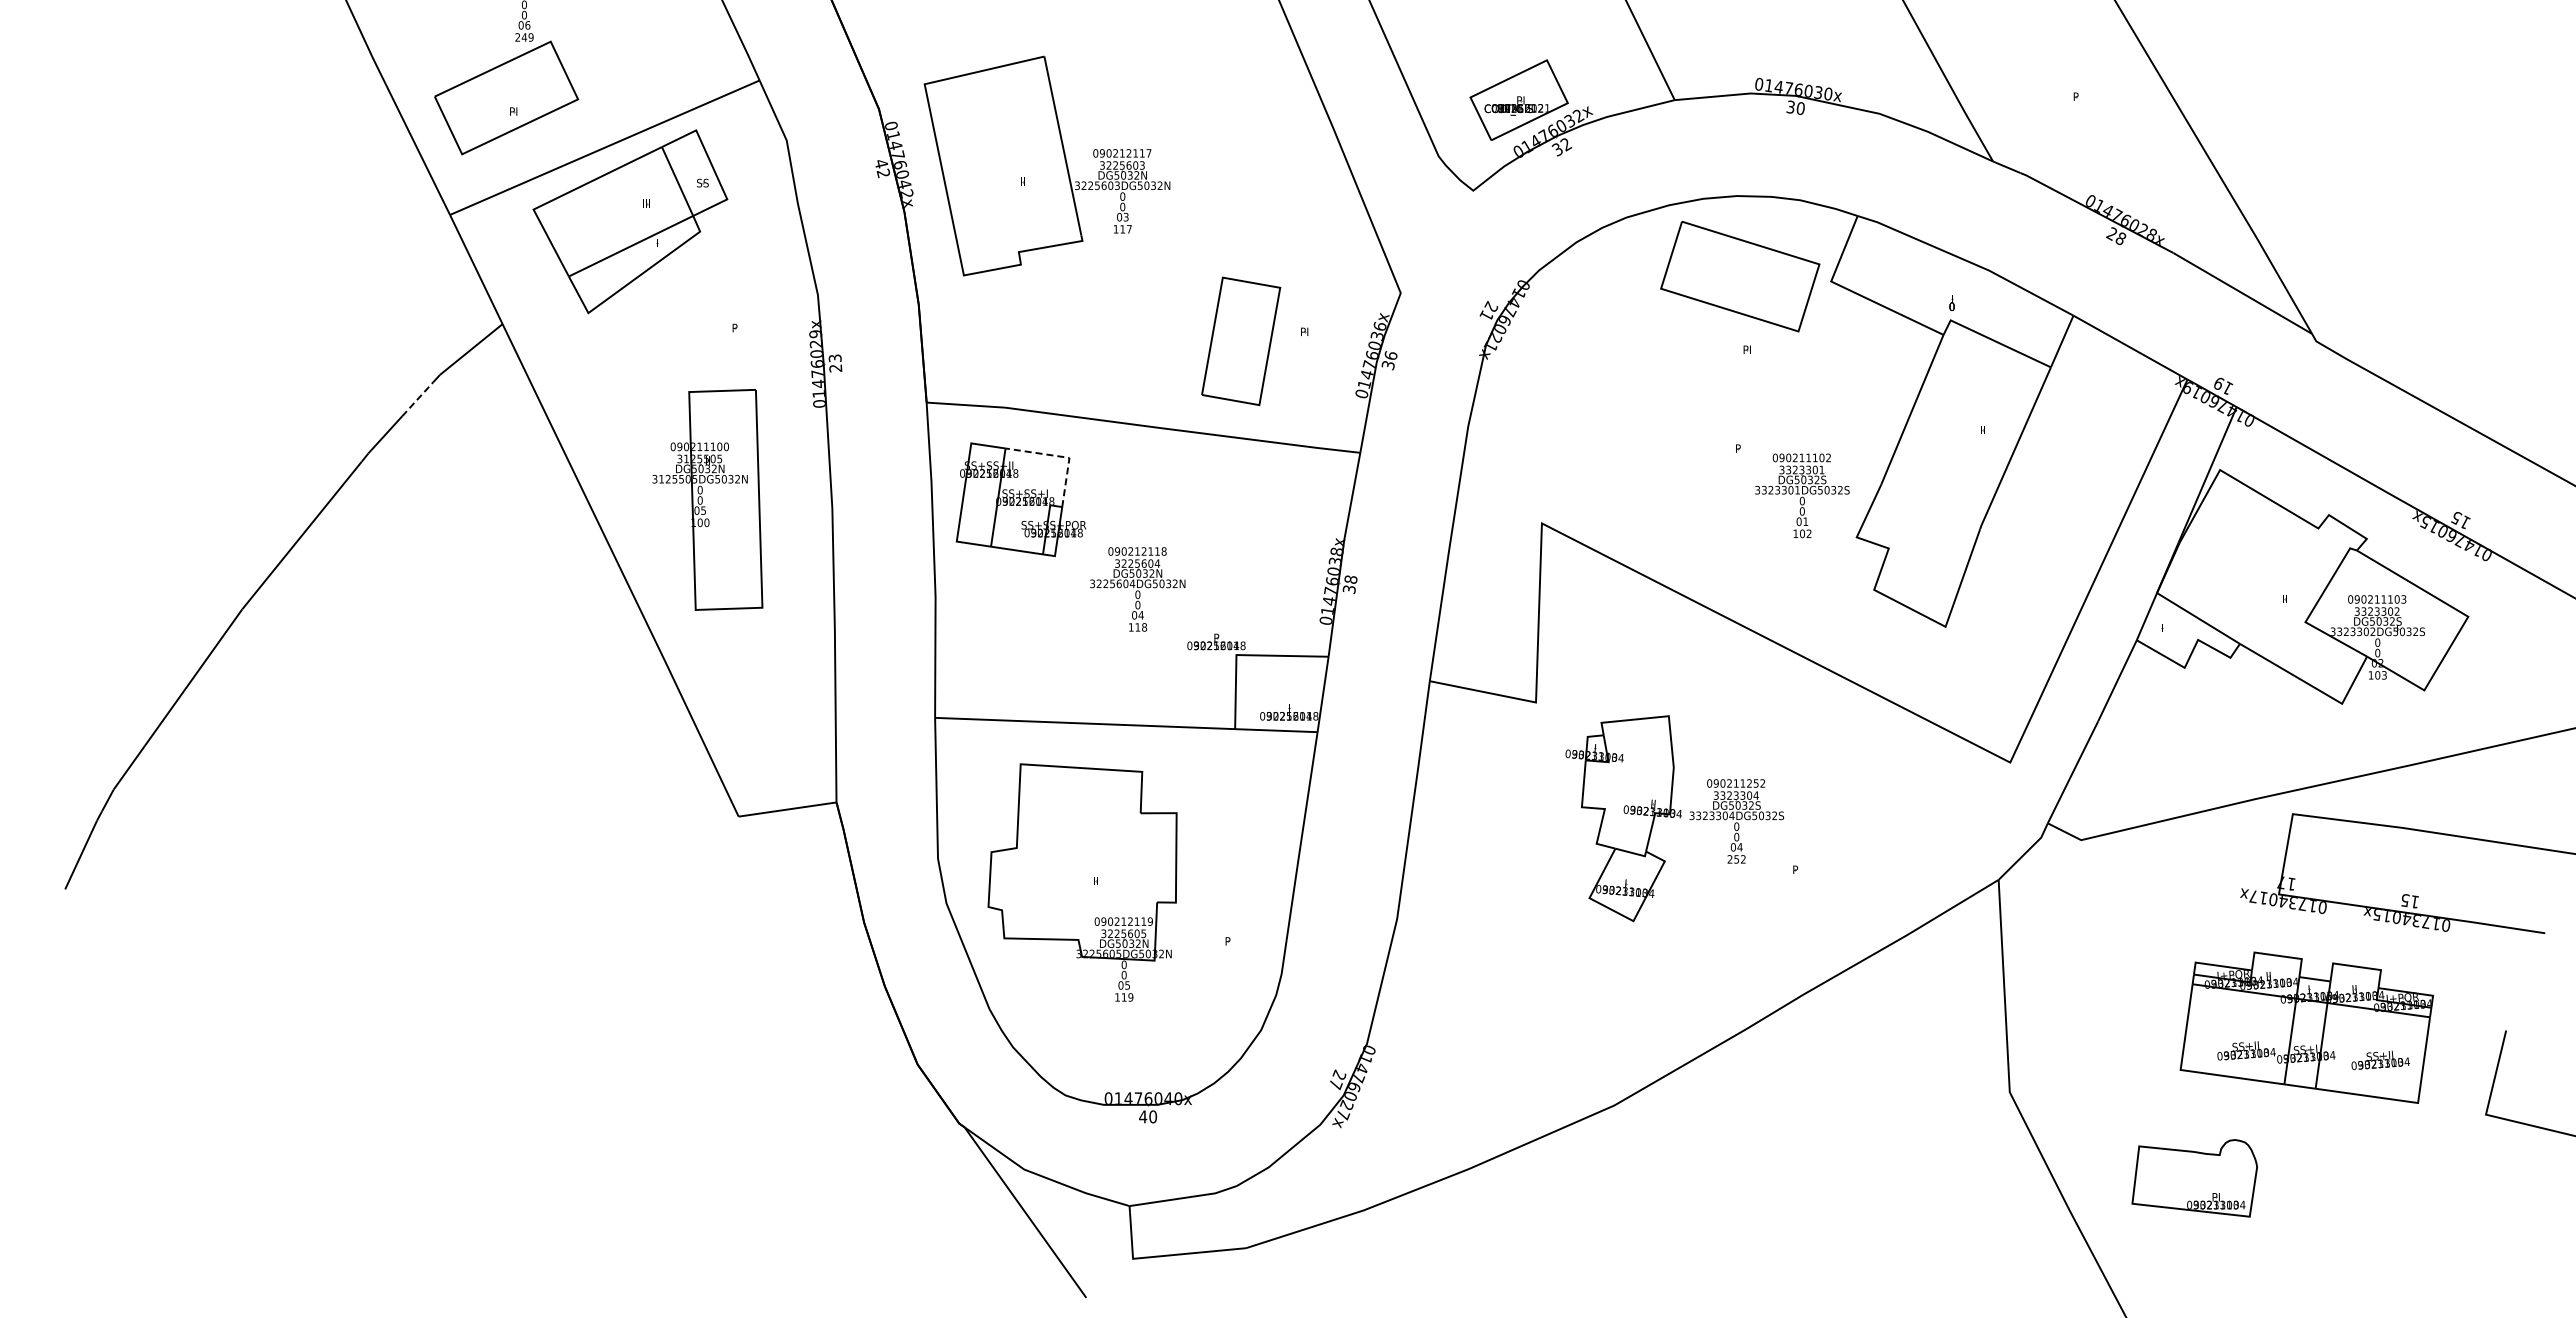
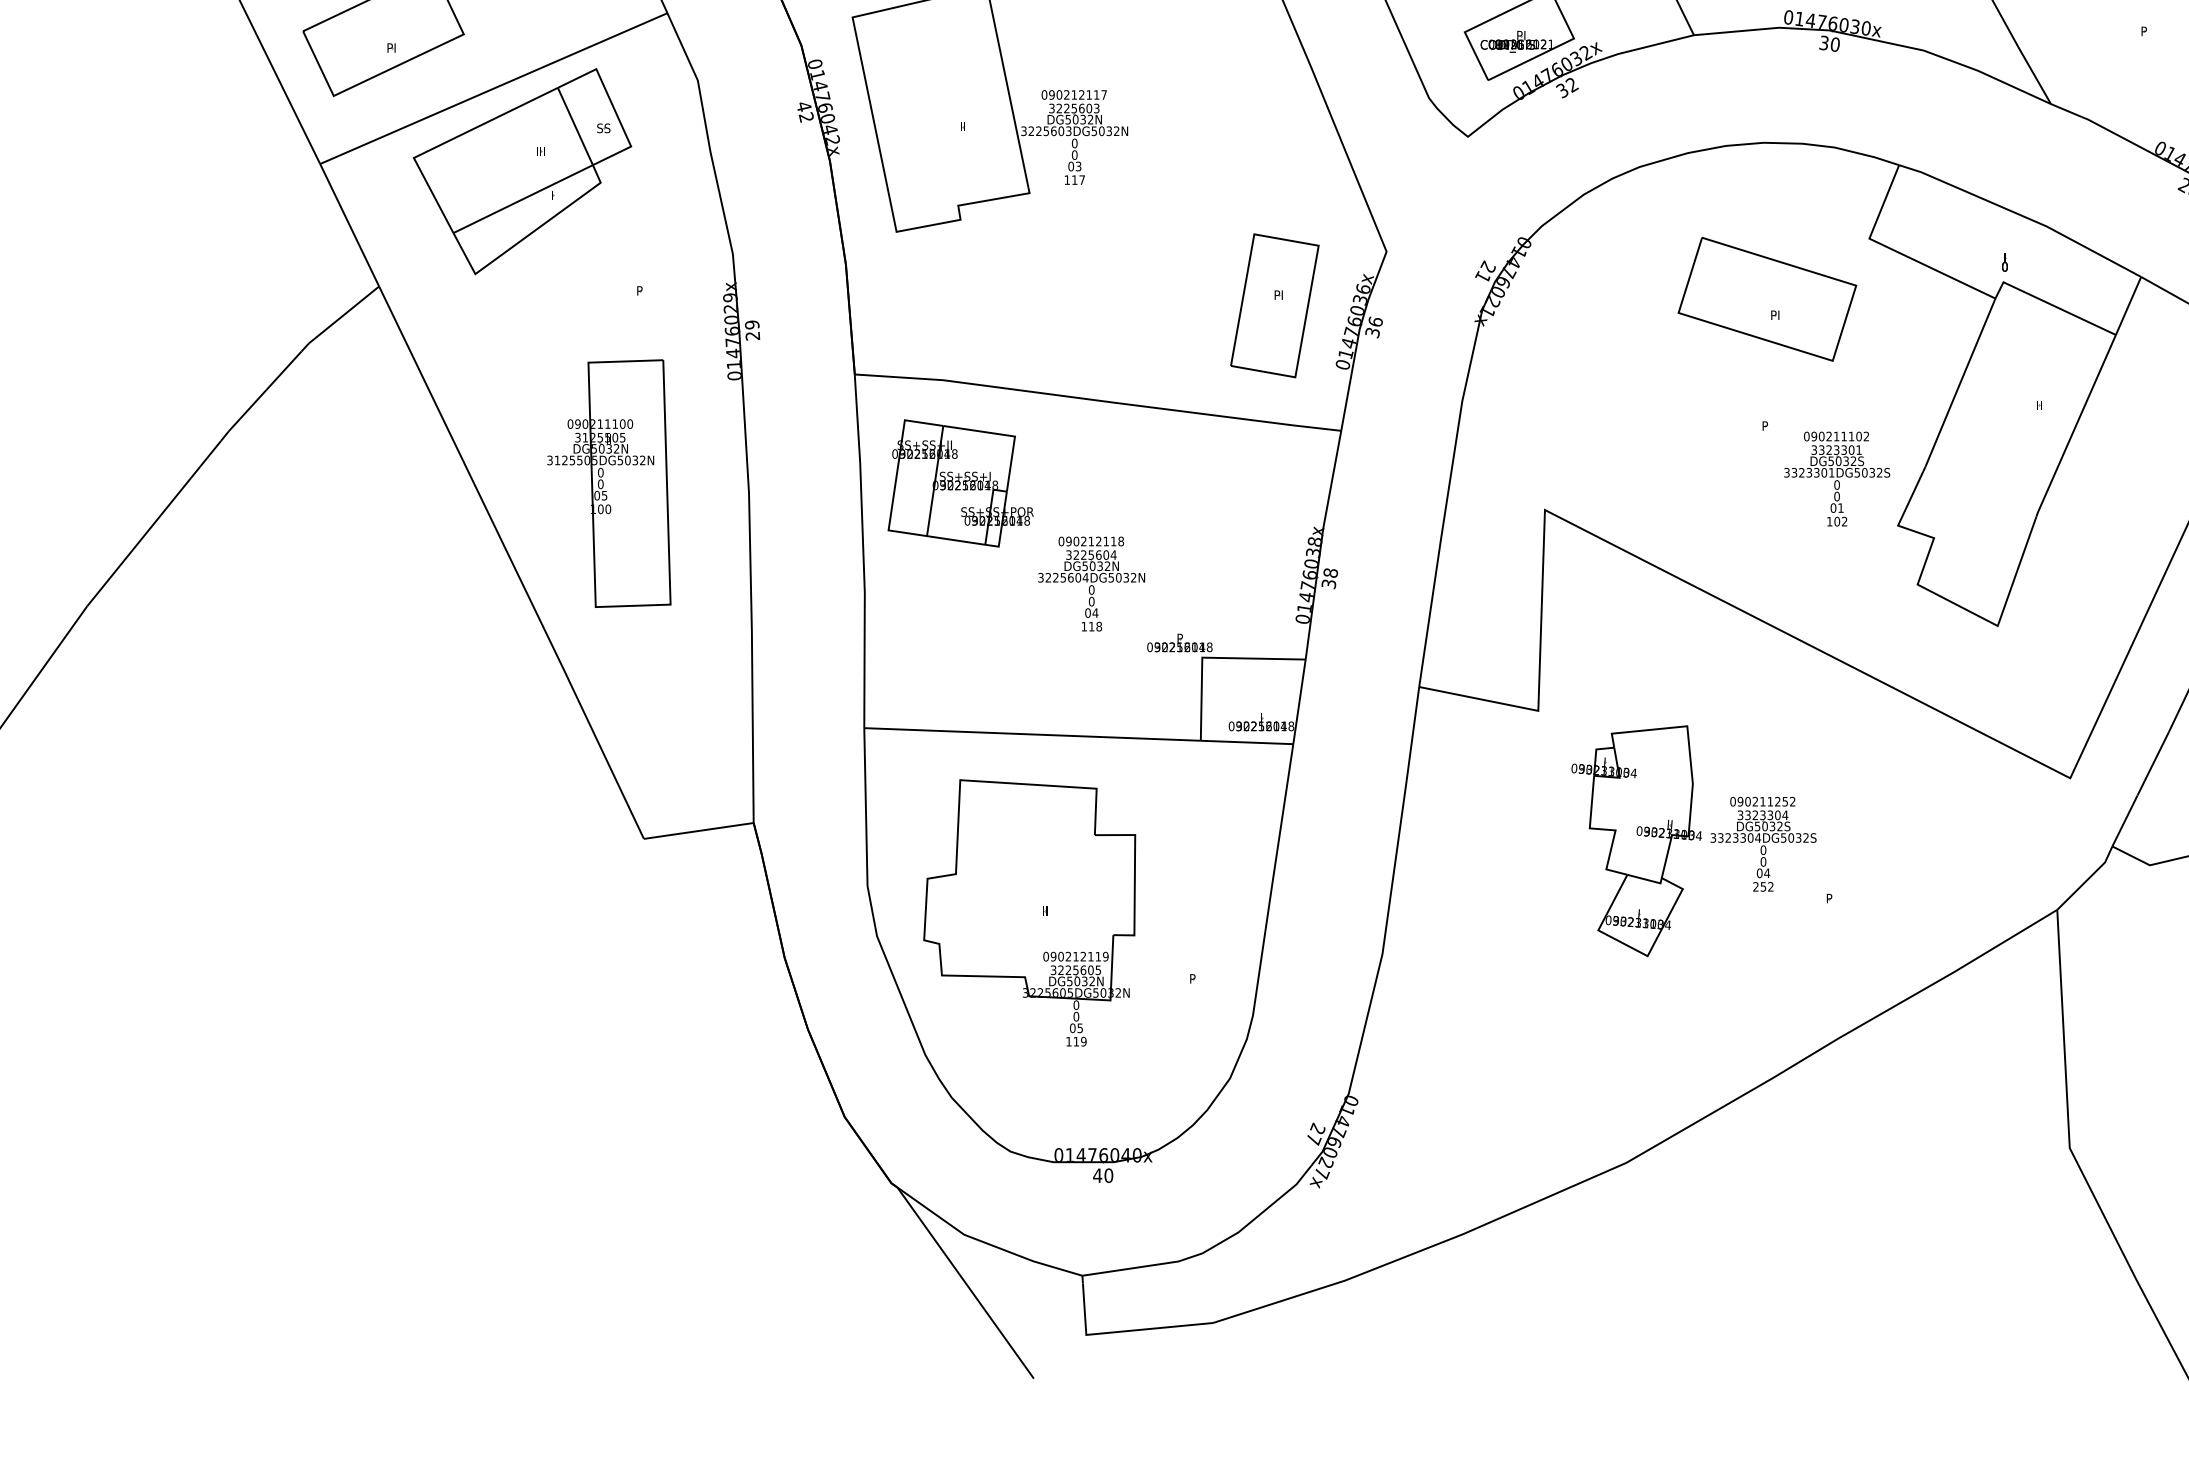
part: (1740, 276) -> (1767, 299), moved
part: (1241, 341) -> (1275, 305), moved
text: (834, 358) -> (751, 325), 23 -> 29
line: (418, 398) -> (284, 369), dashed -> solid
line: (1062, 456) -> (1007, 434), dashed -> solid

